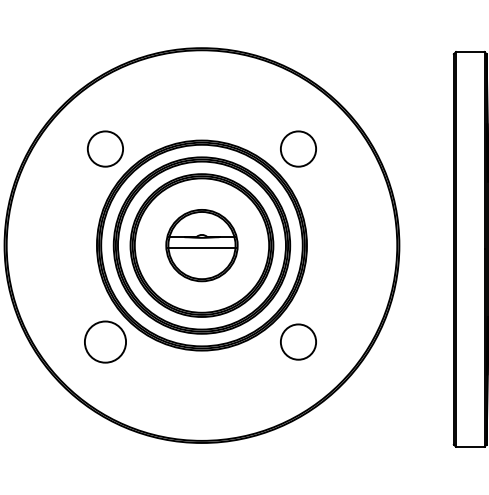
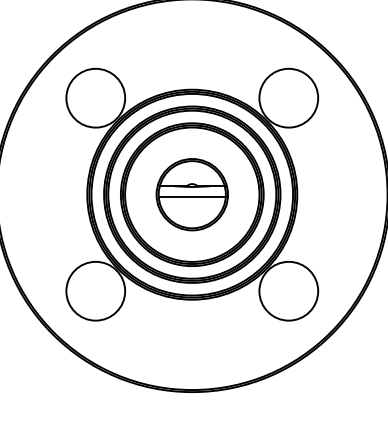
circle: (105, 148) -> (95, 97), size x1.67
circle: (298, 148) -> (288, 97), size x1.67
circle: (105, 341) -> (95, 290), size x1.43
circle: (298, 341) -> (288, 290), size x1.67

